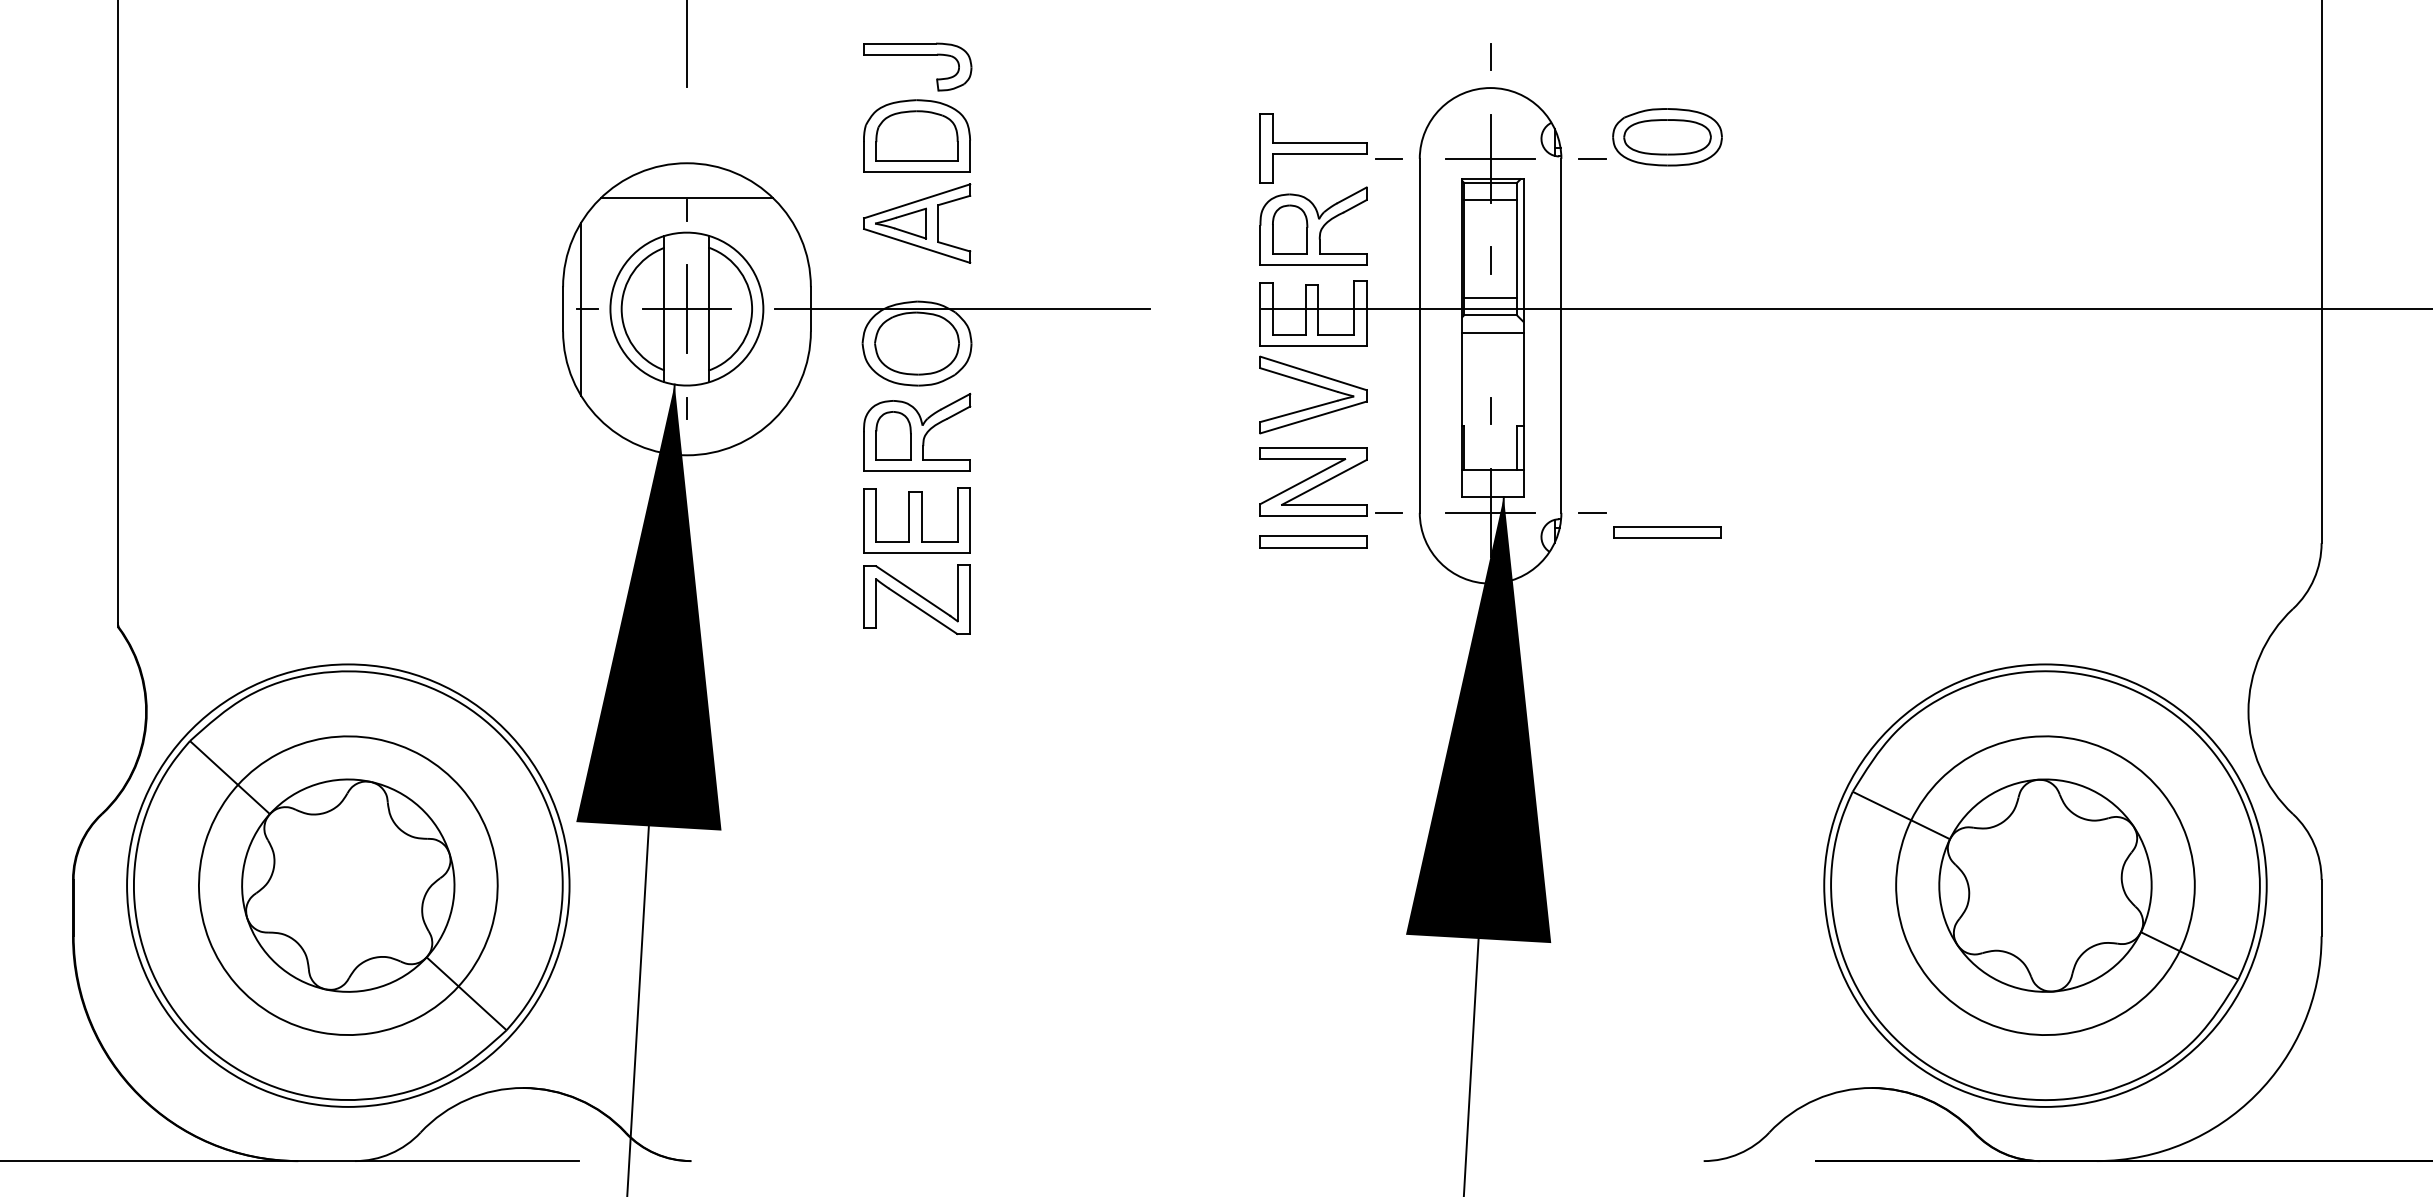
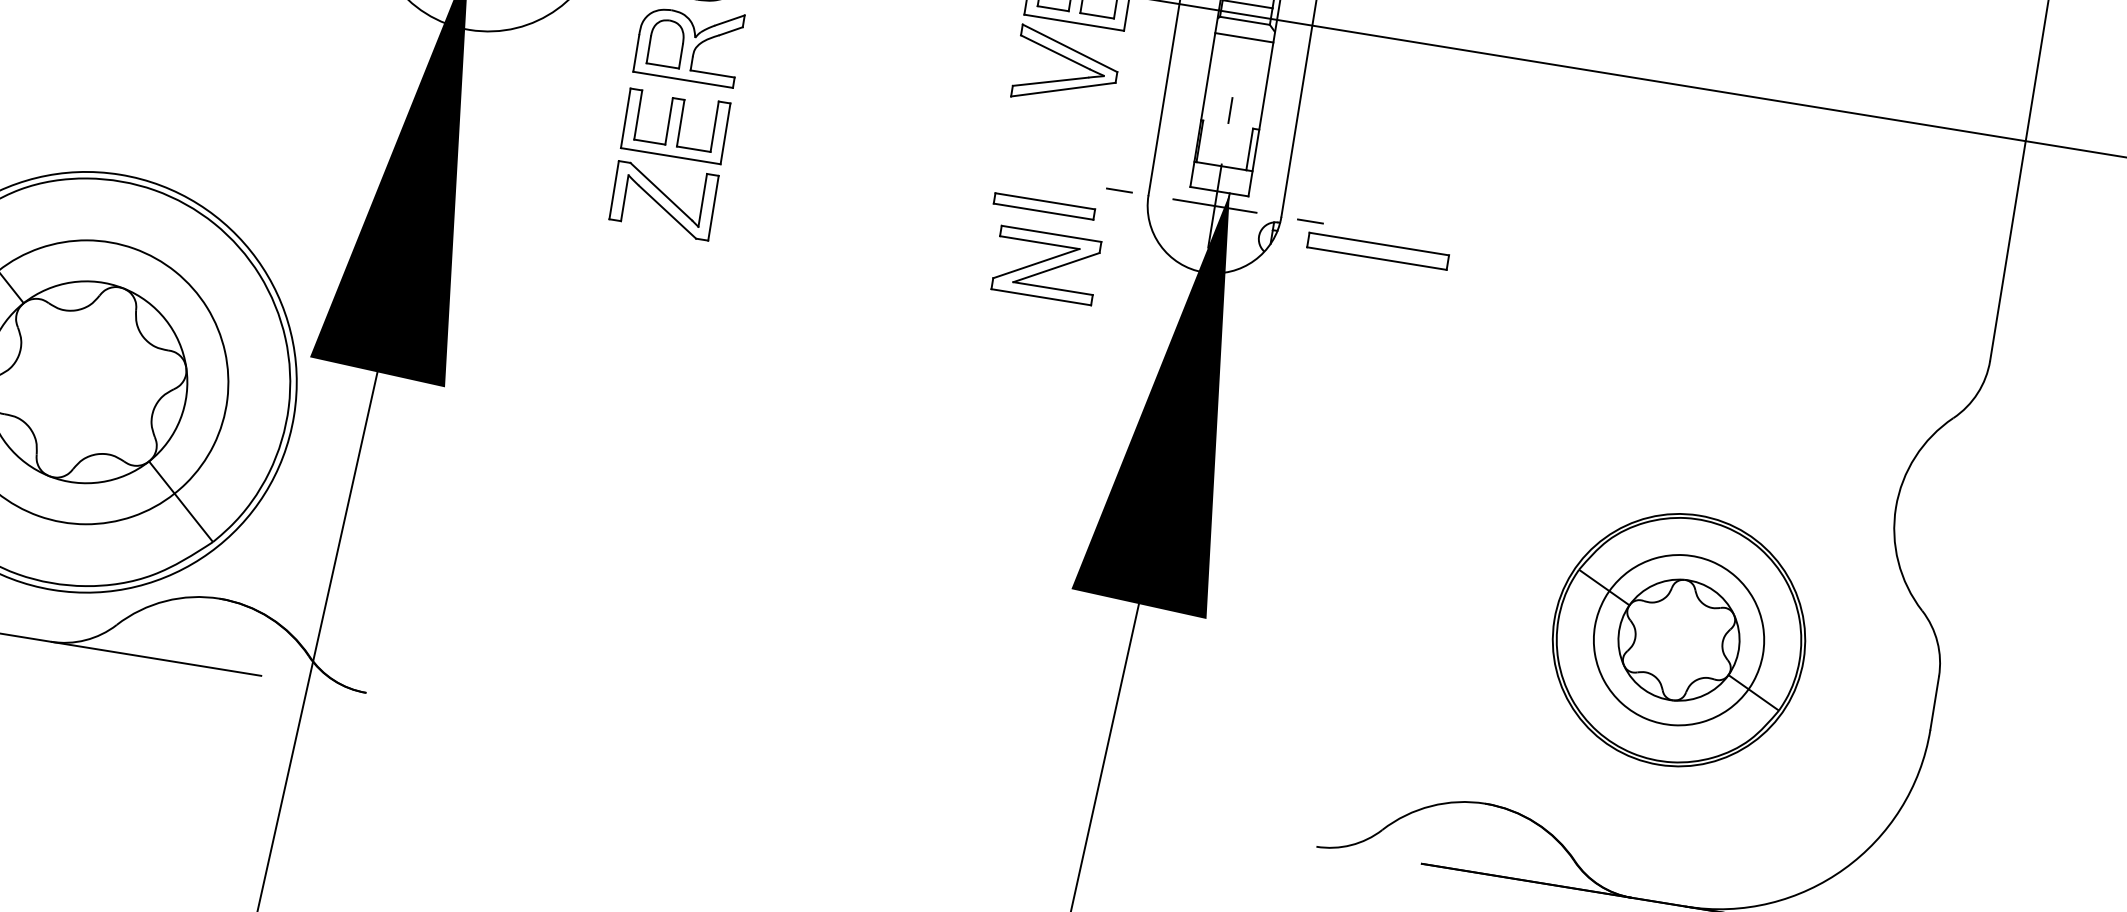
part: (1313, 481) -> (1046, 265), moved
part: (1667, 532) -> (1377, 251), size x1.4
part: (2045, 885) -> (1679, 640), size x0.6

